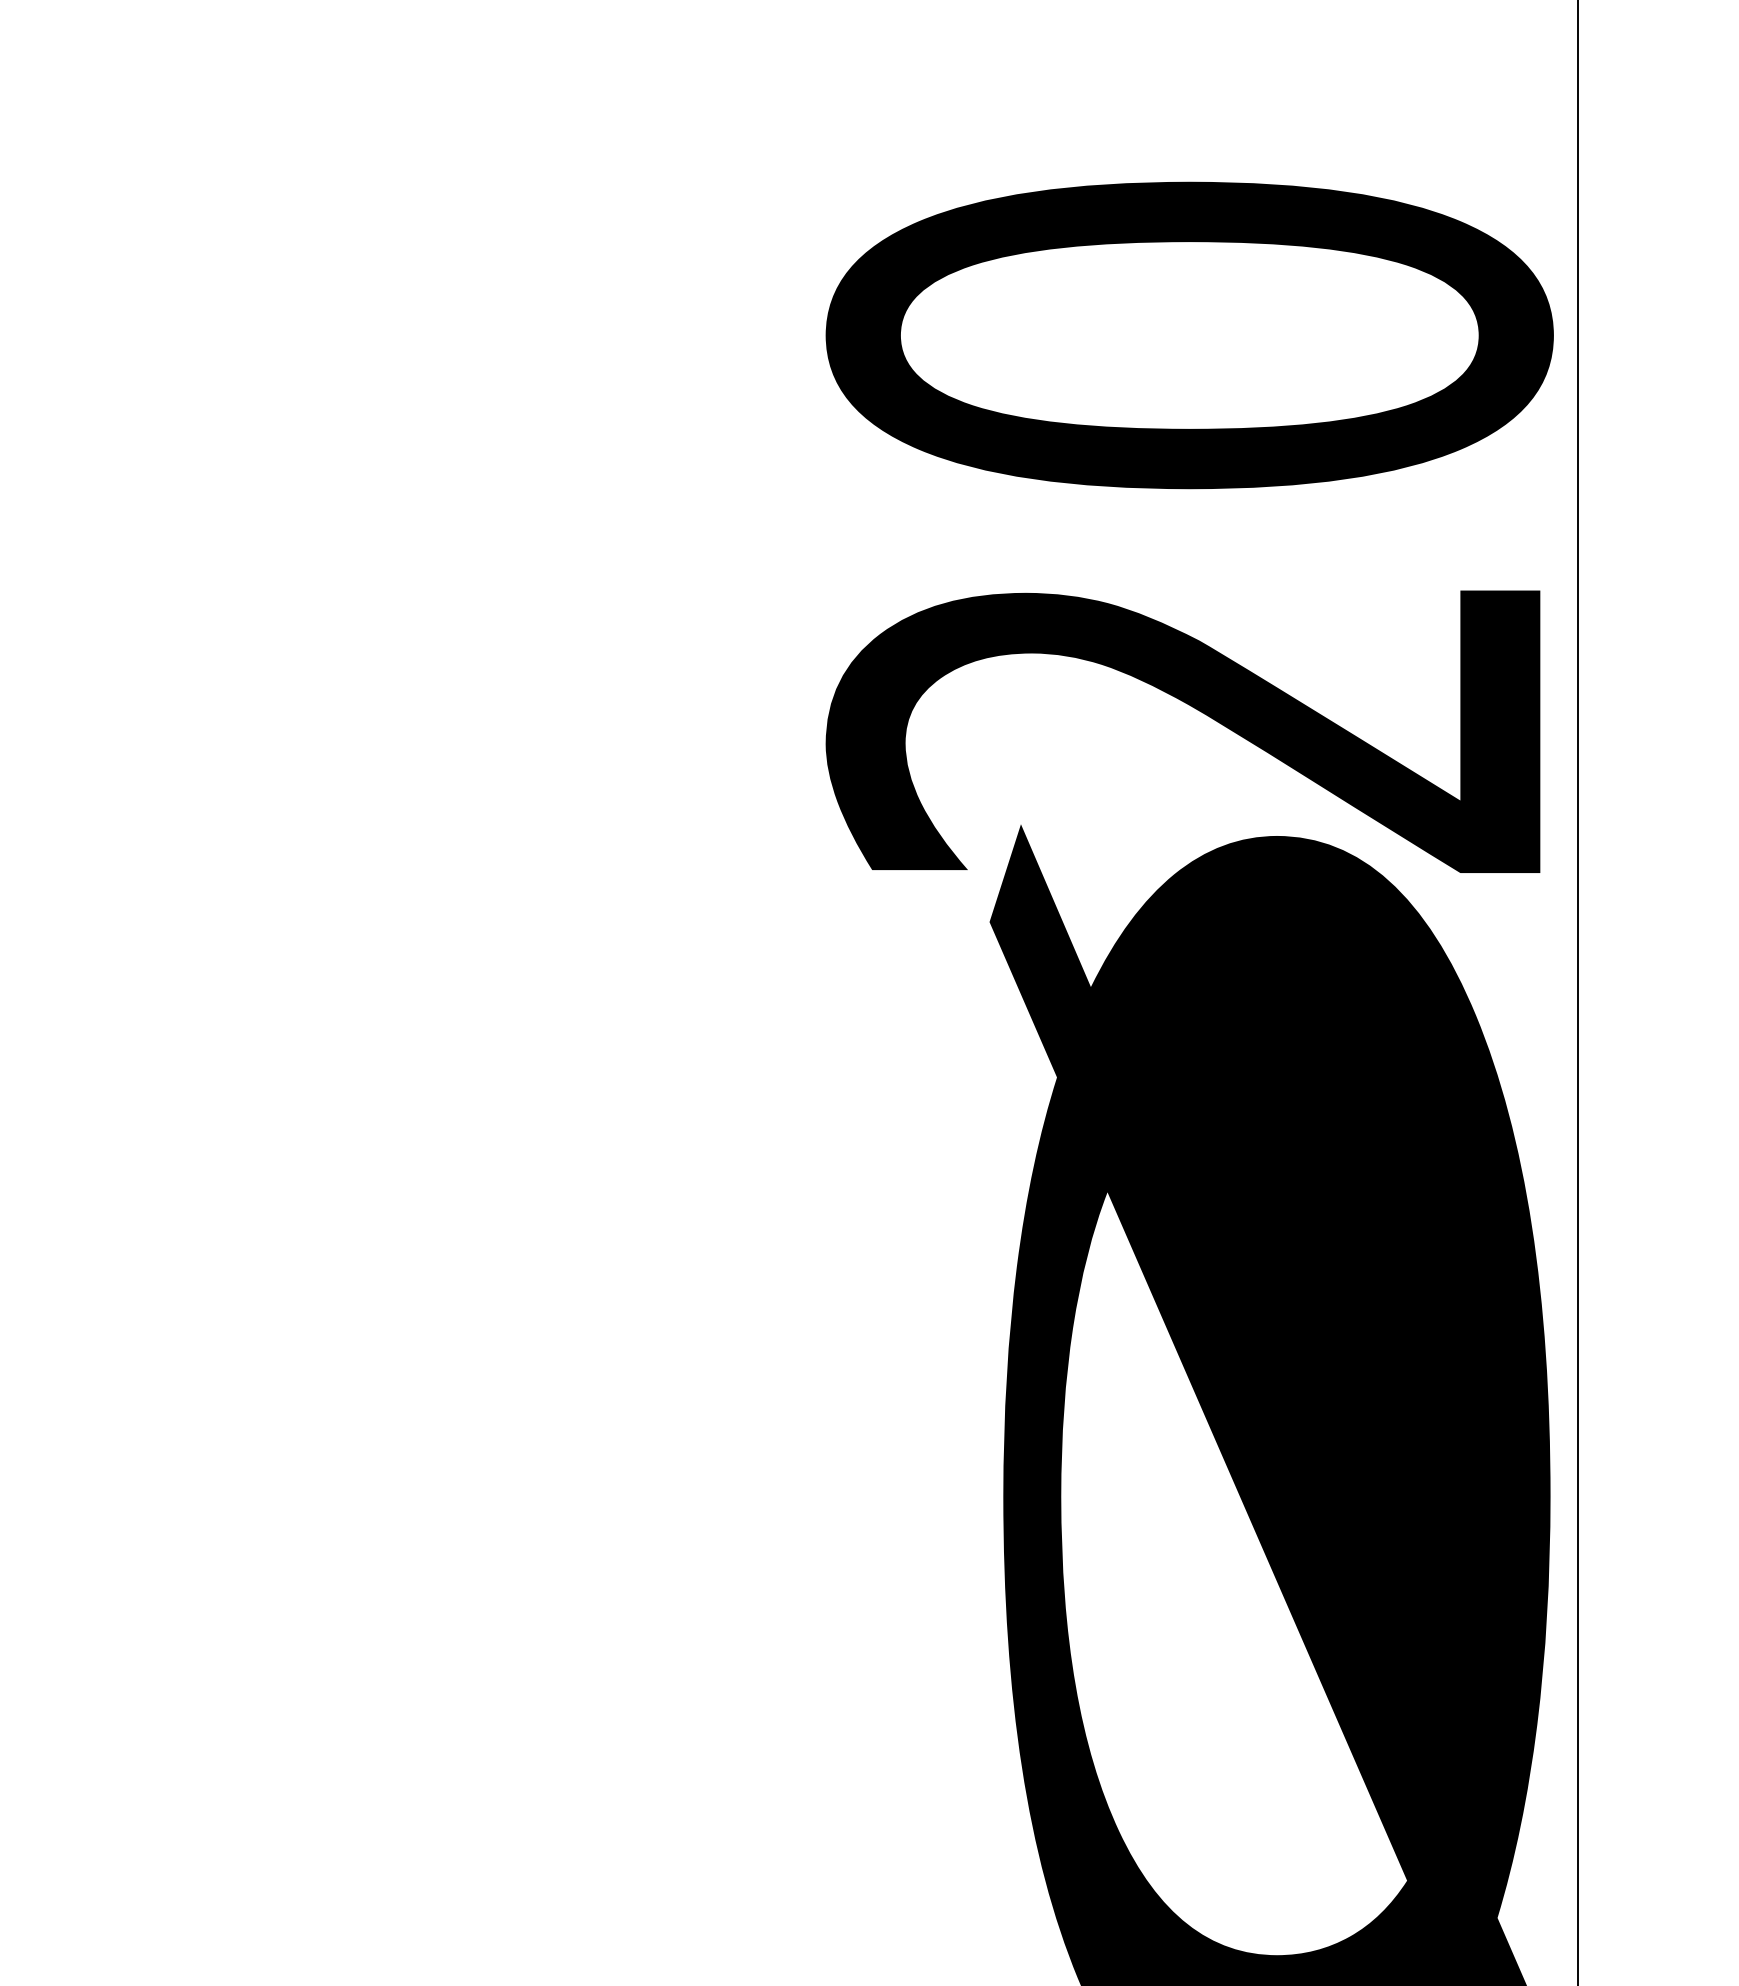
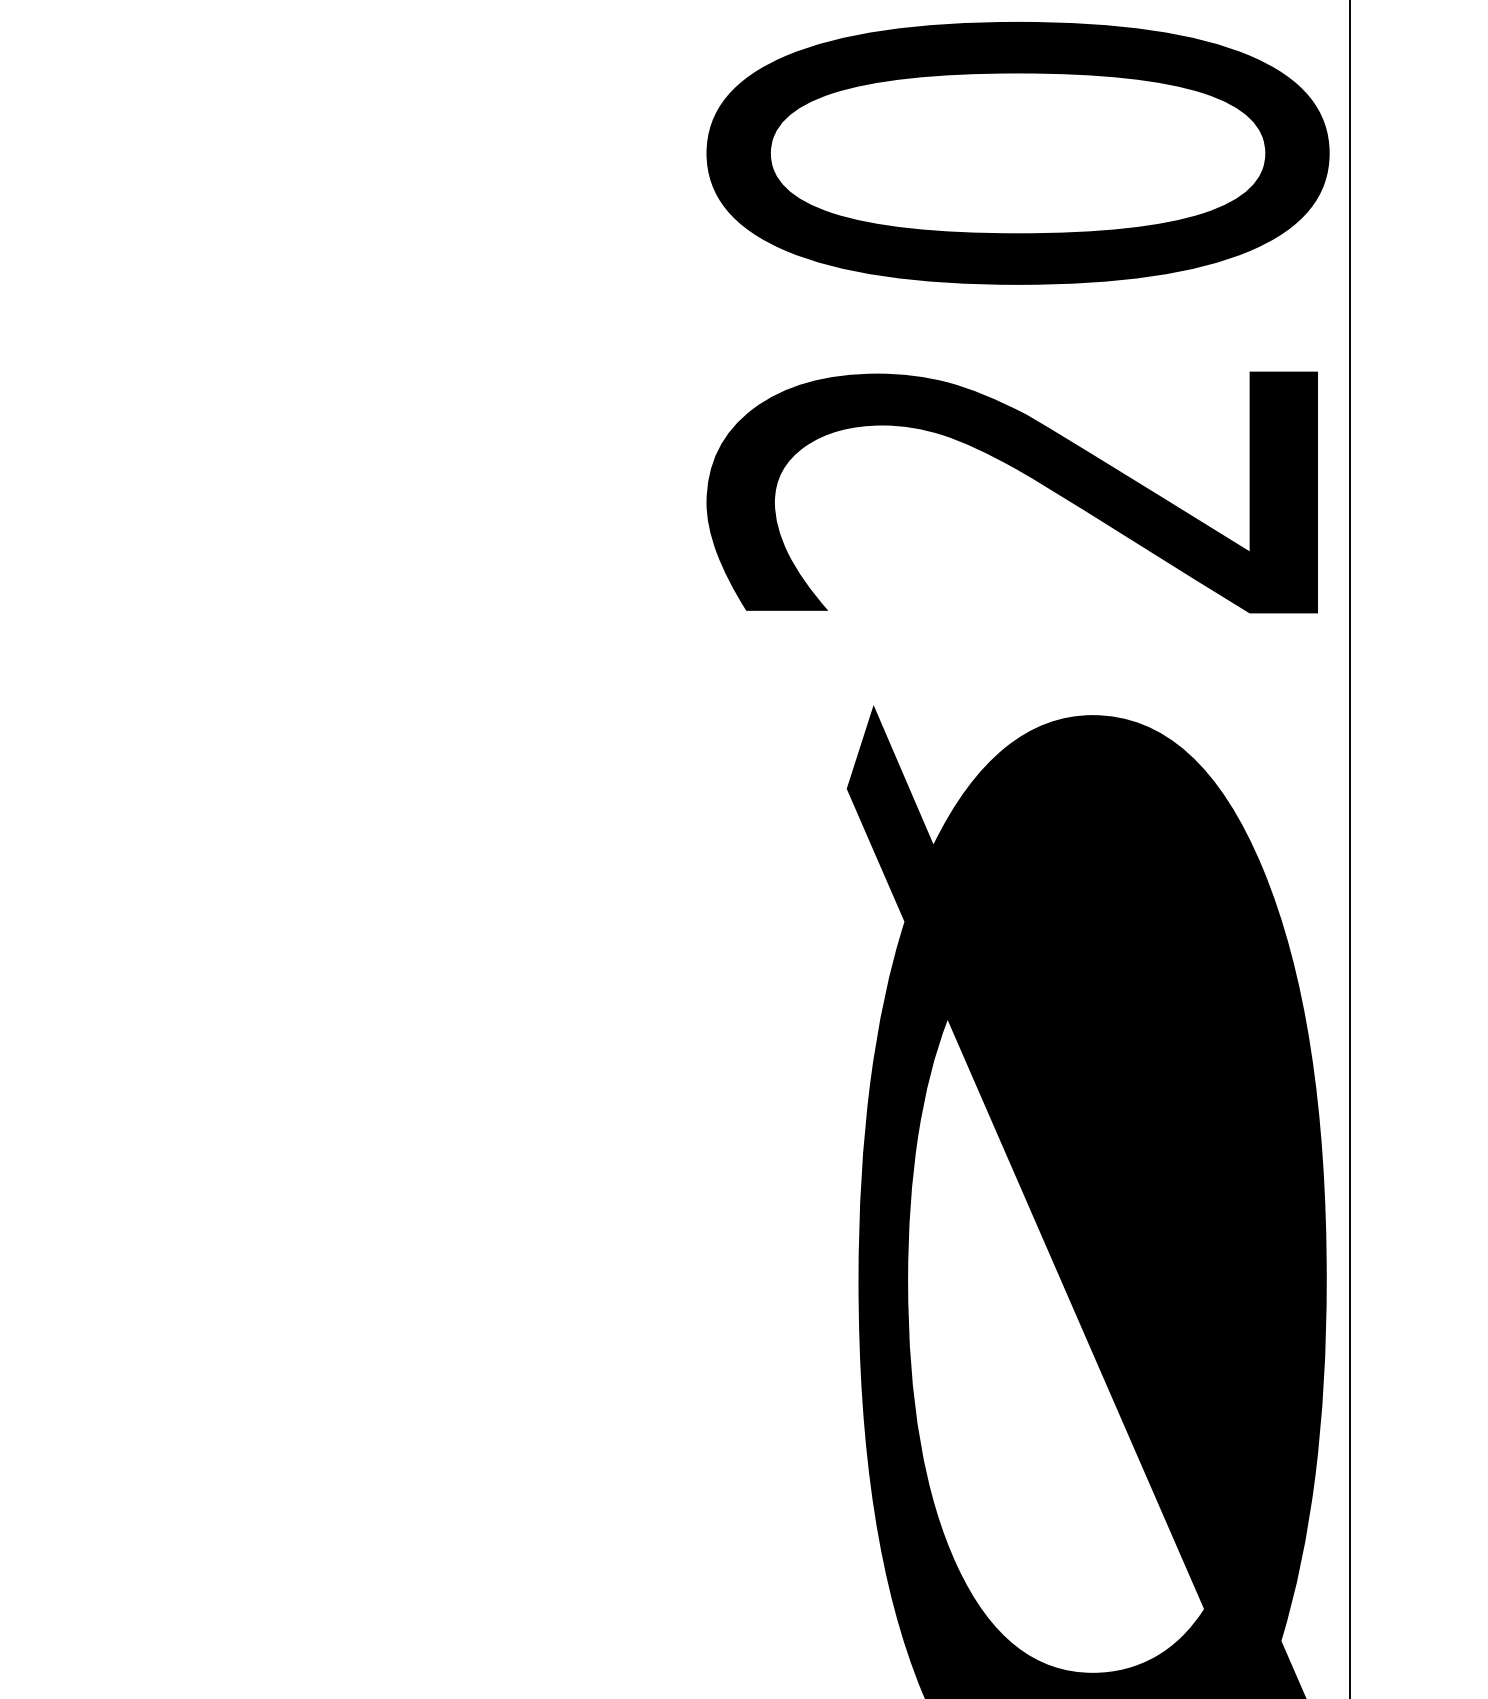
text: (1189, 526) -> (1017, 316), moved

